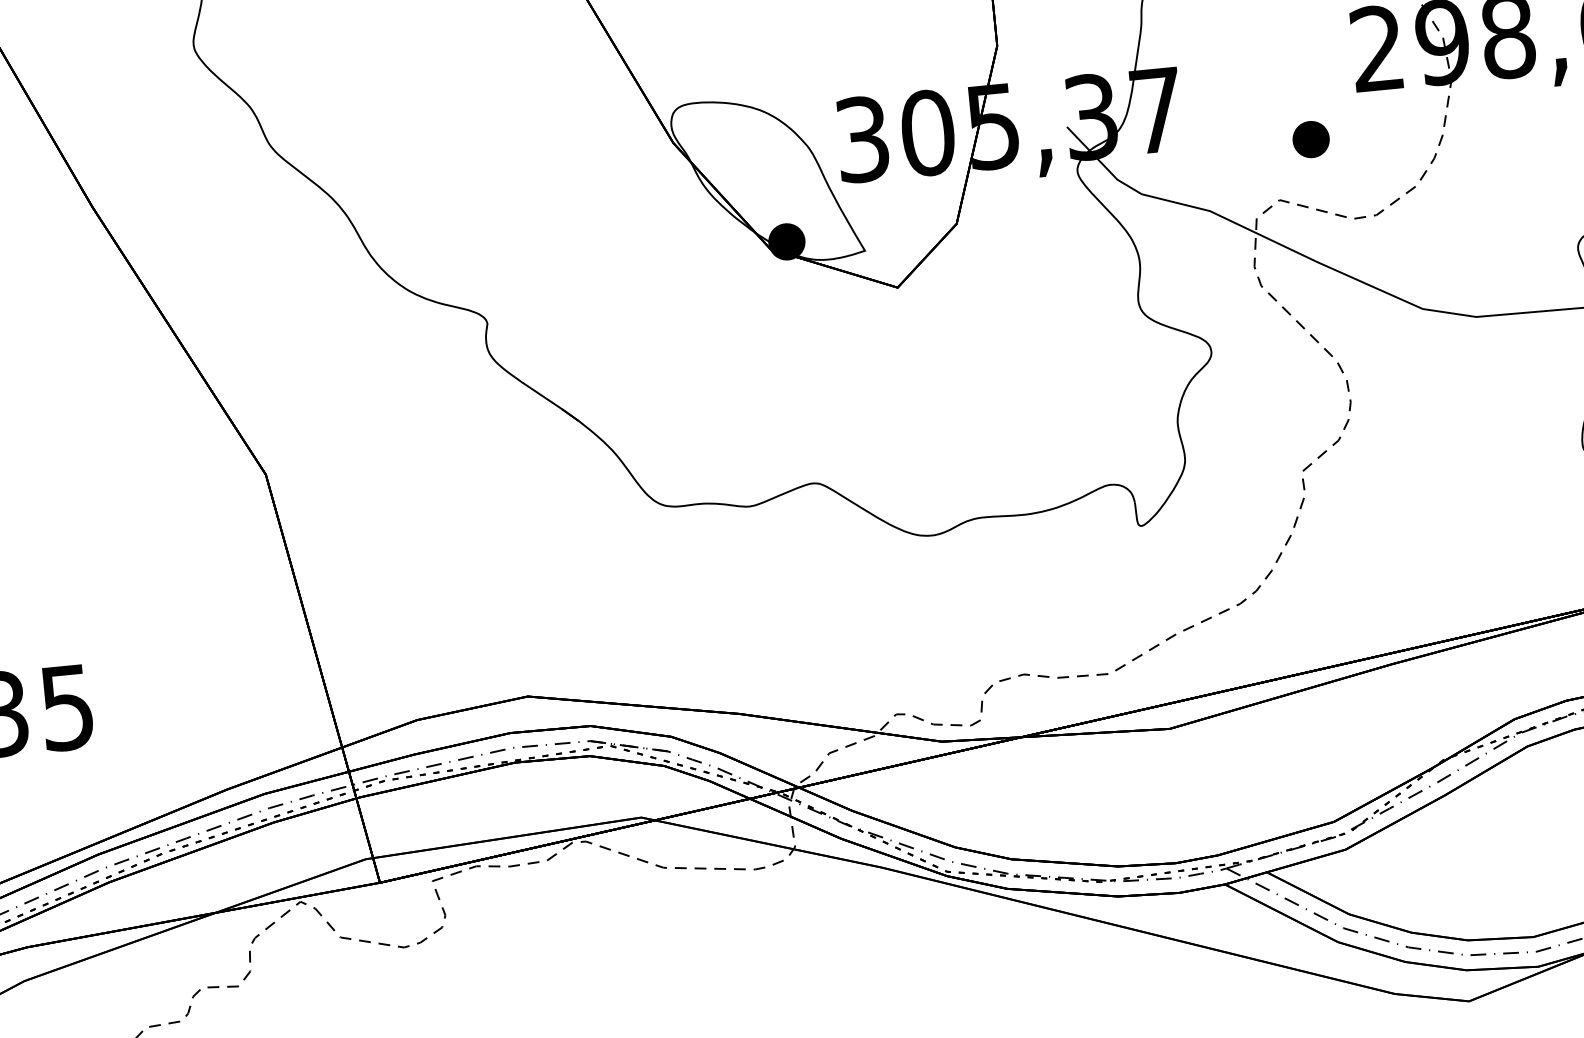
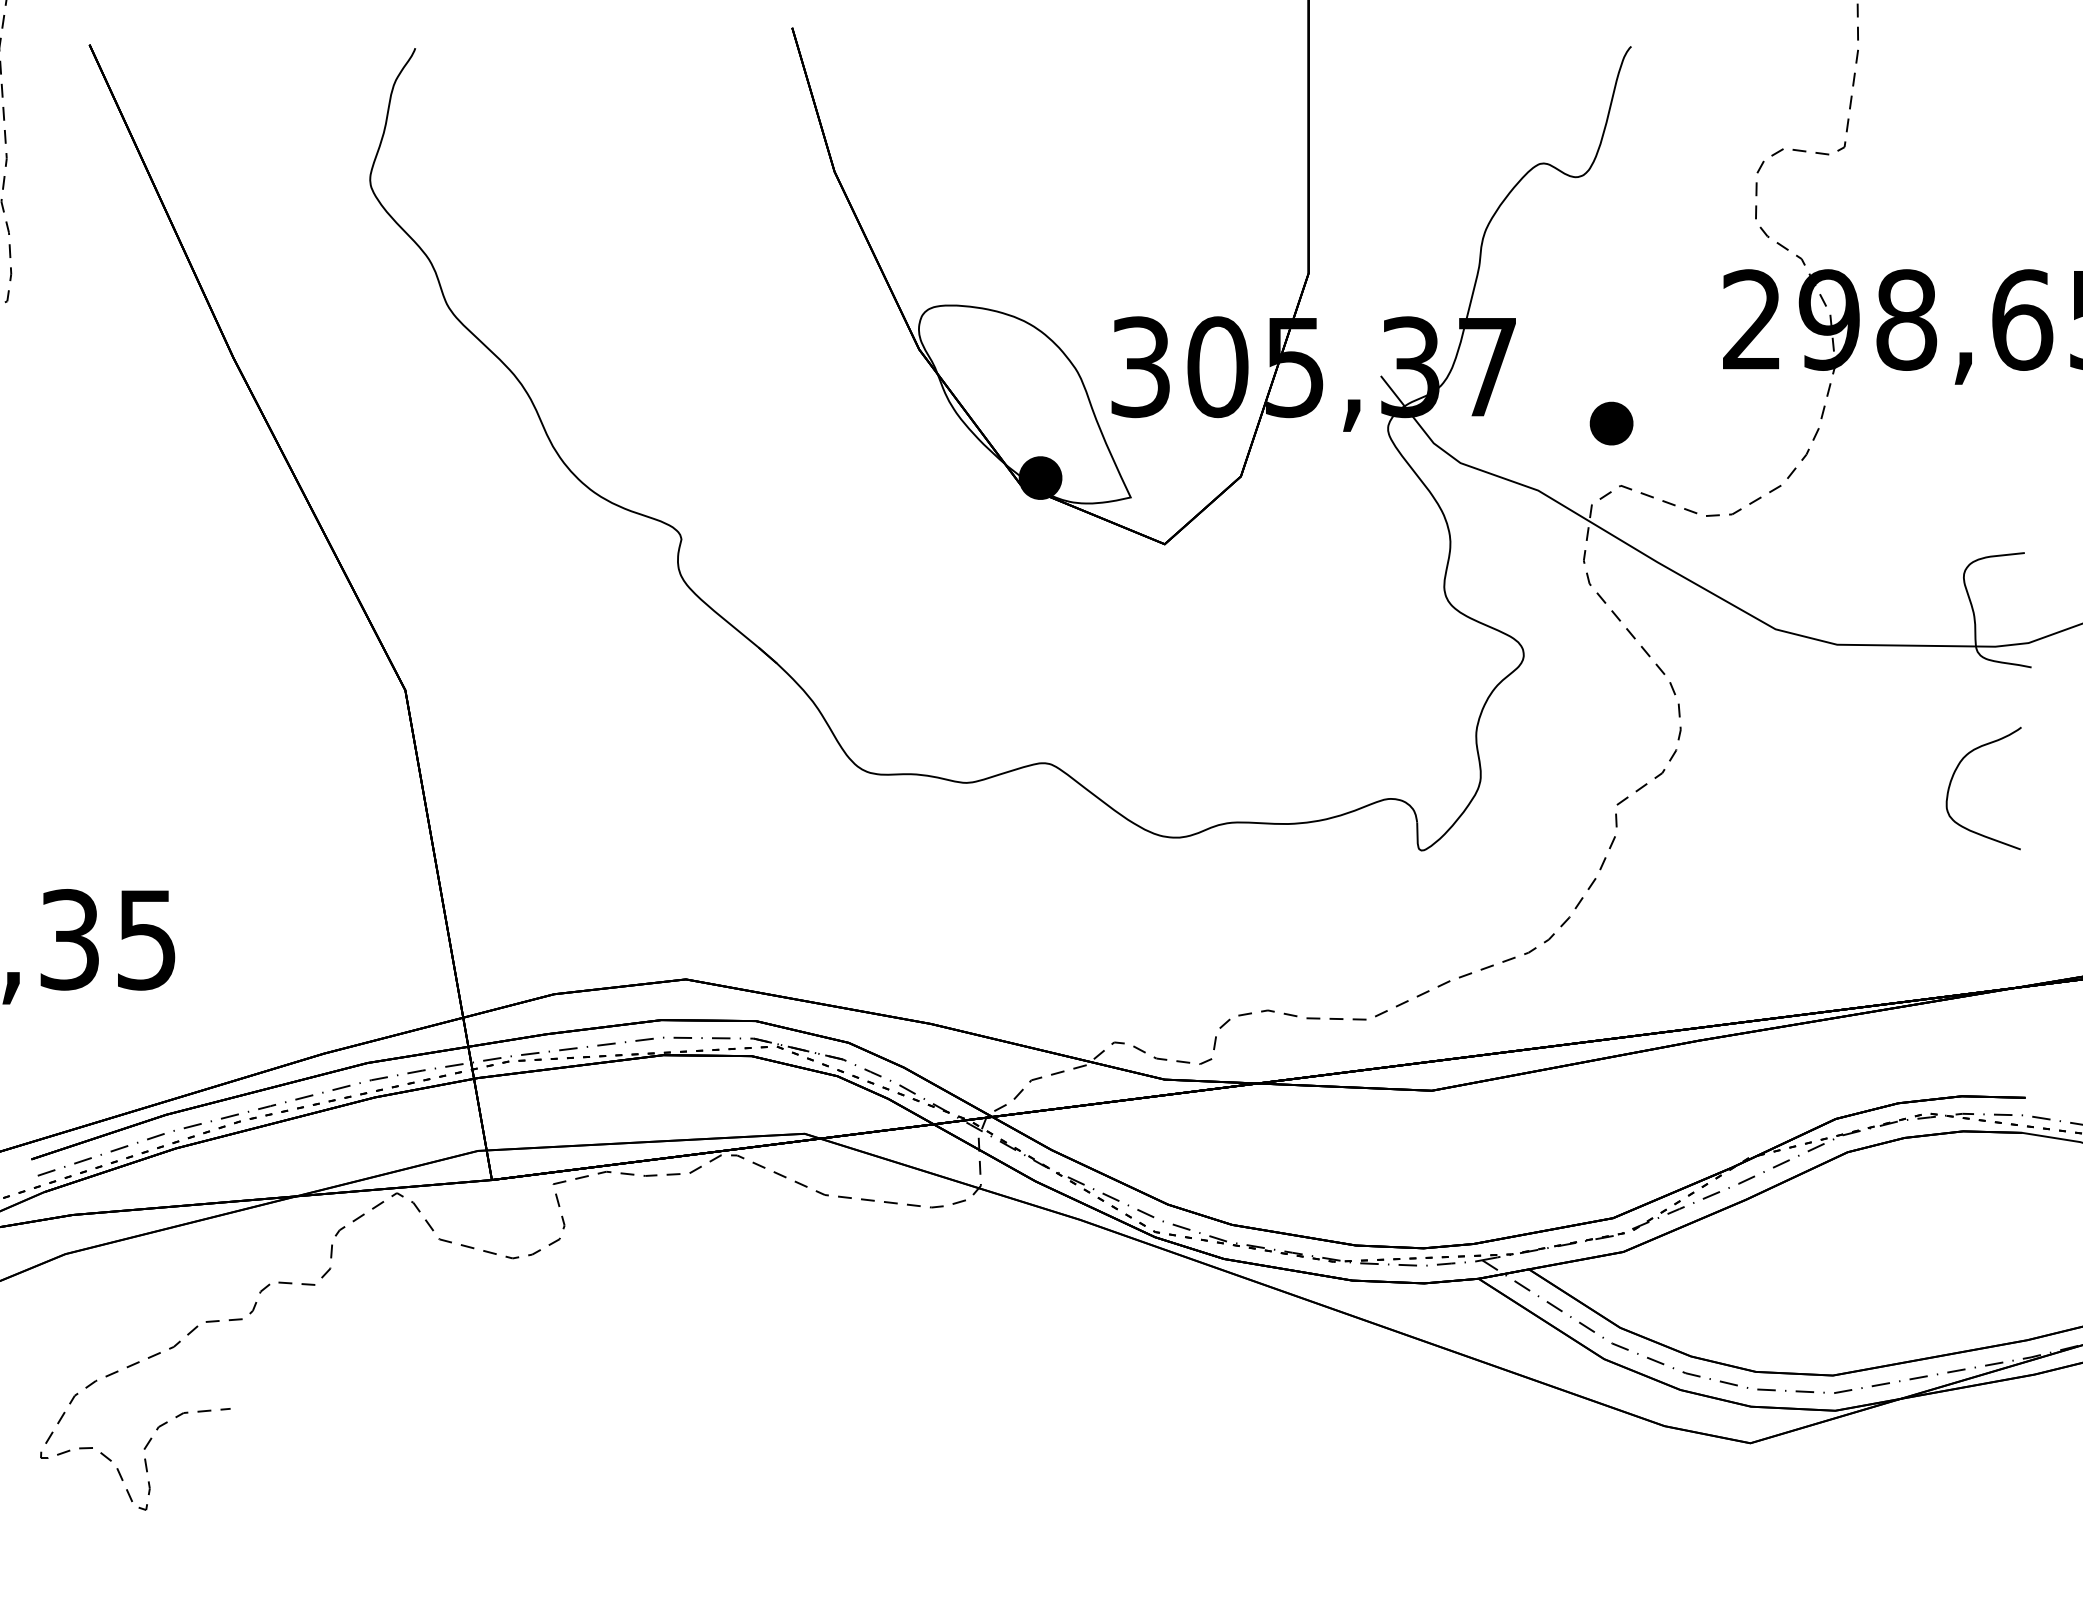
part: (1311, 139) -> (1611, 423), moved

